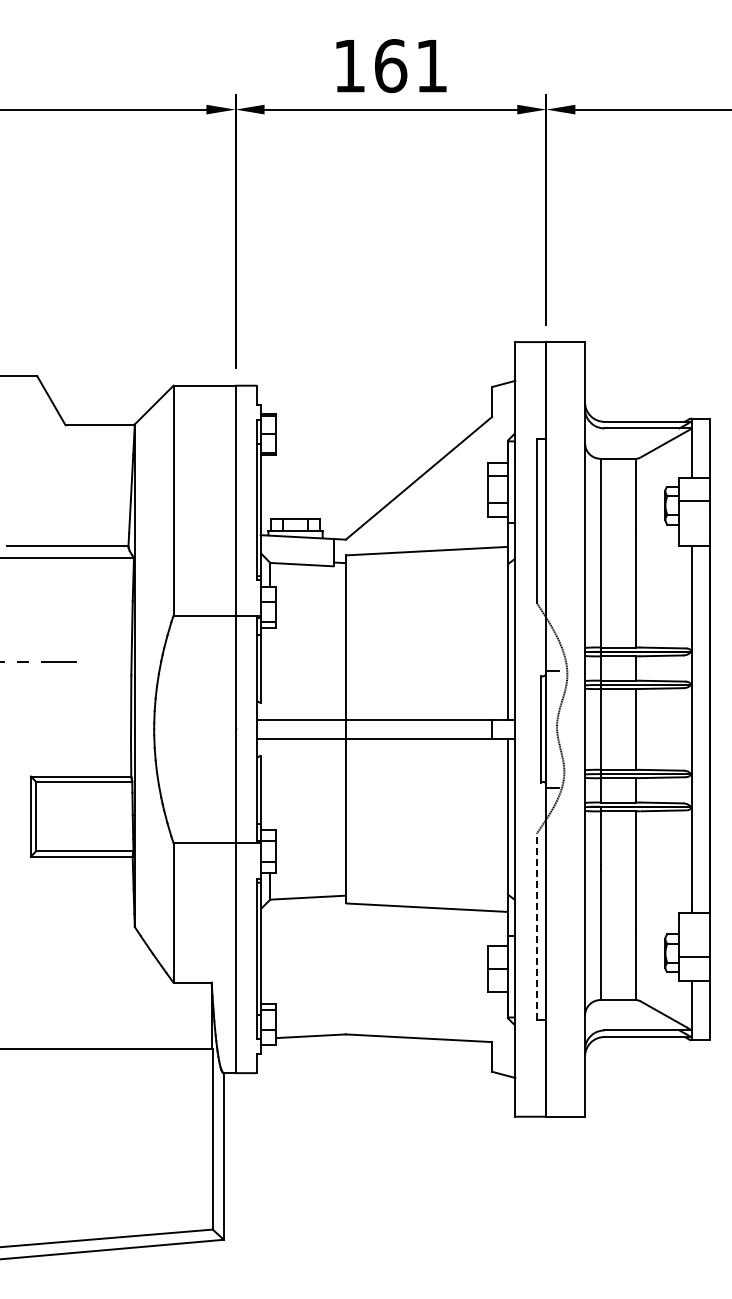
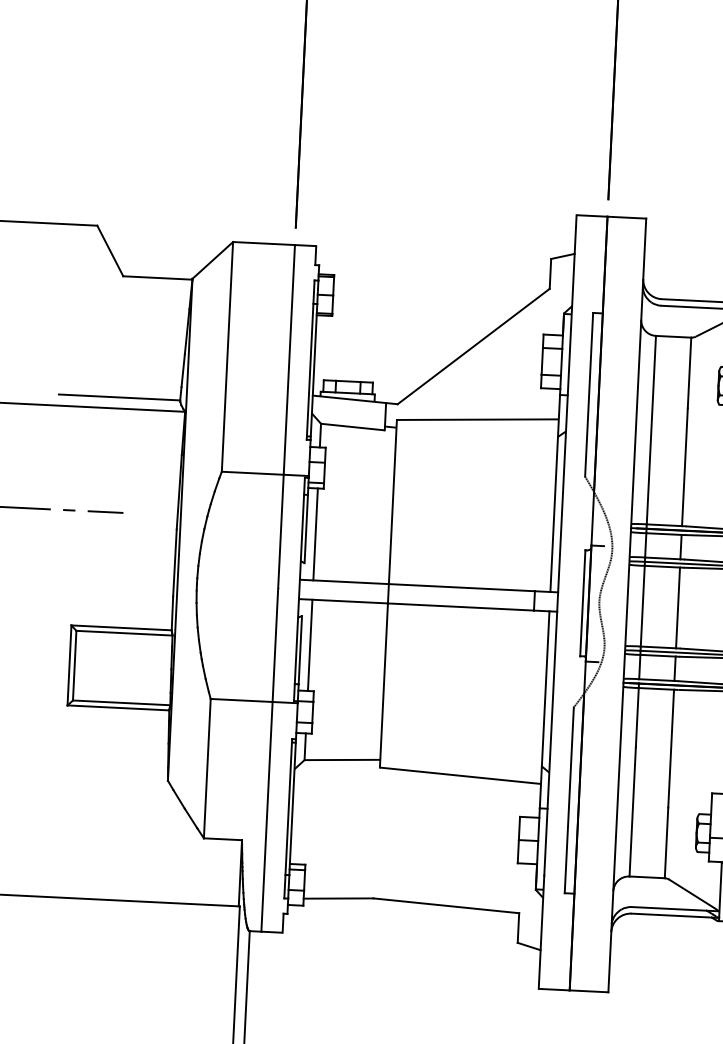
line: (270, 673) -> (315, 534), added
line: (270, 784) -> (310, 645), added
line: (536, 926) -> (569, 799), dashed -> solid

